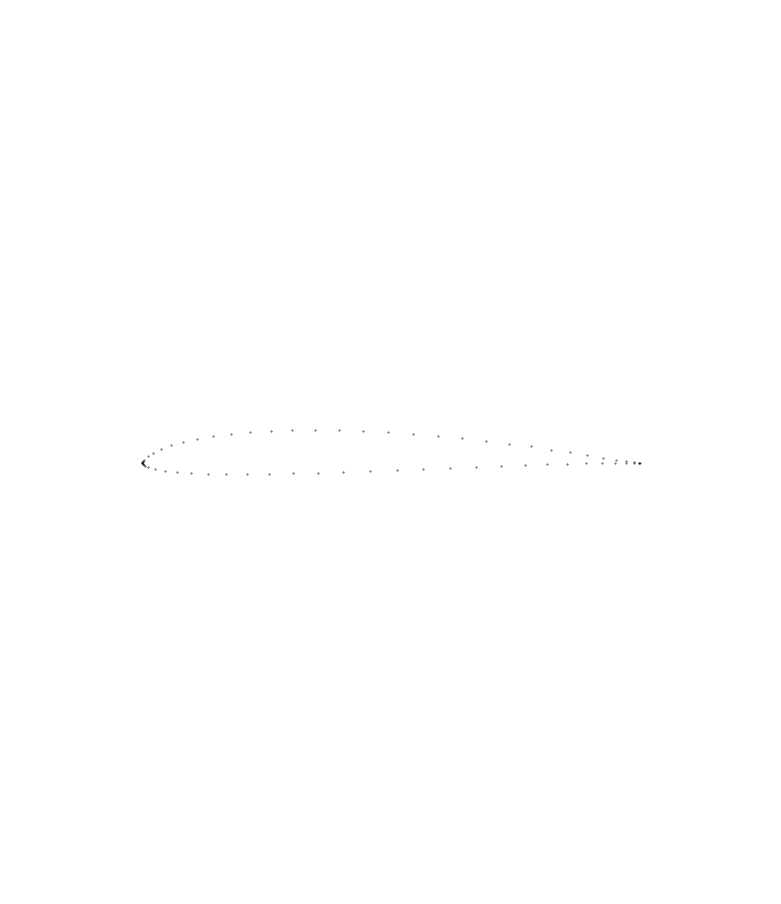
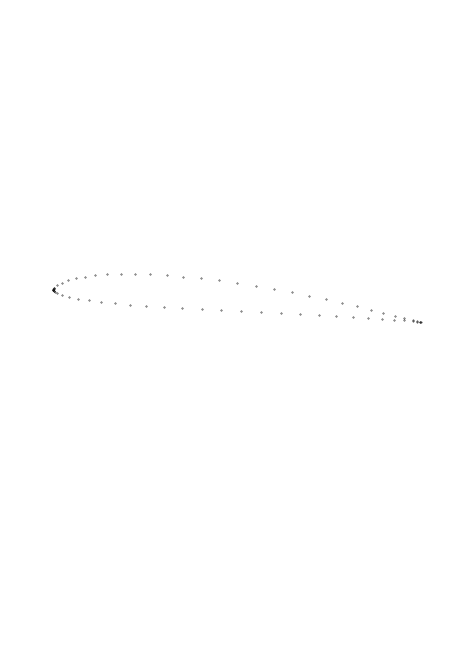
part: (633, 462) -> (417, 321), size x0.7

